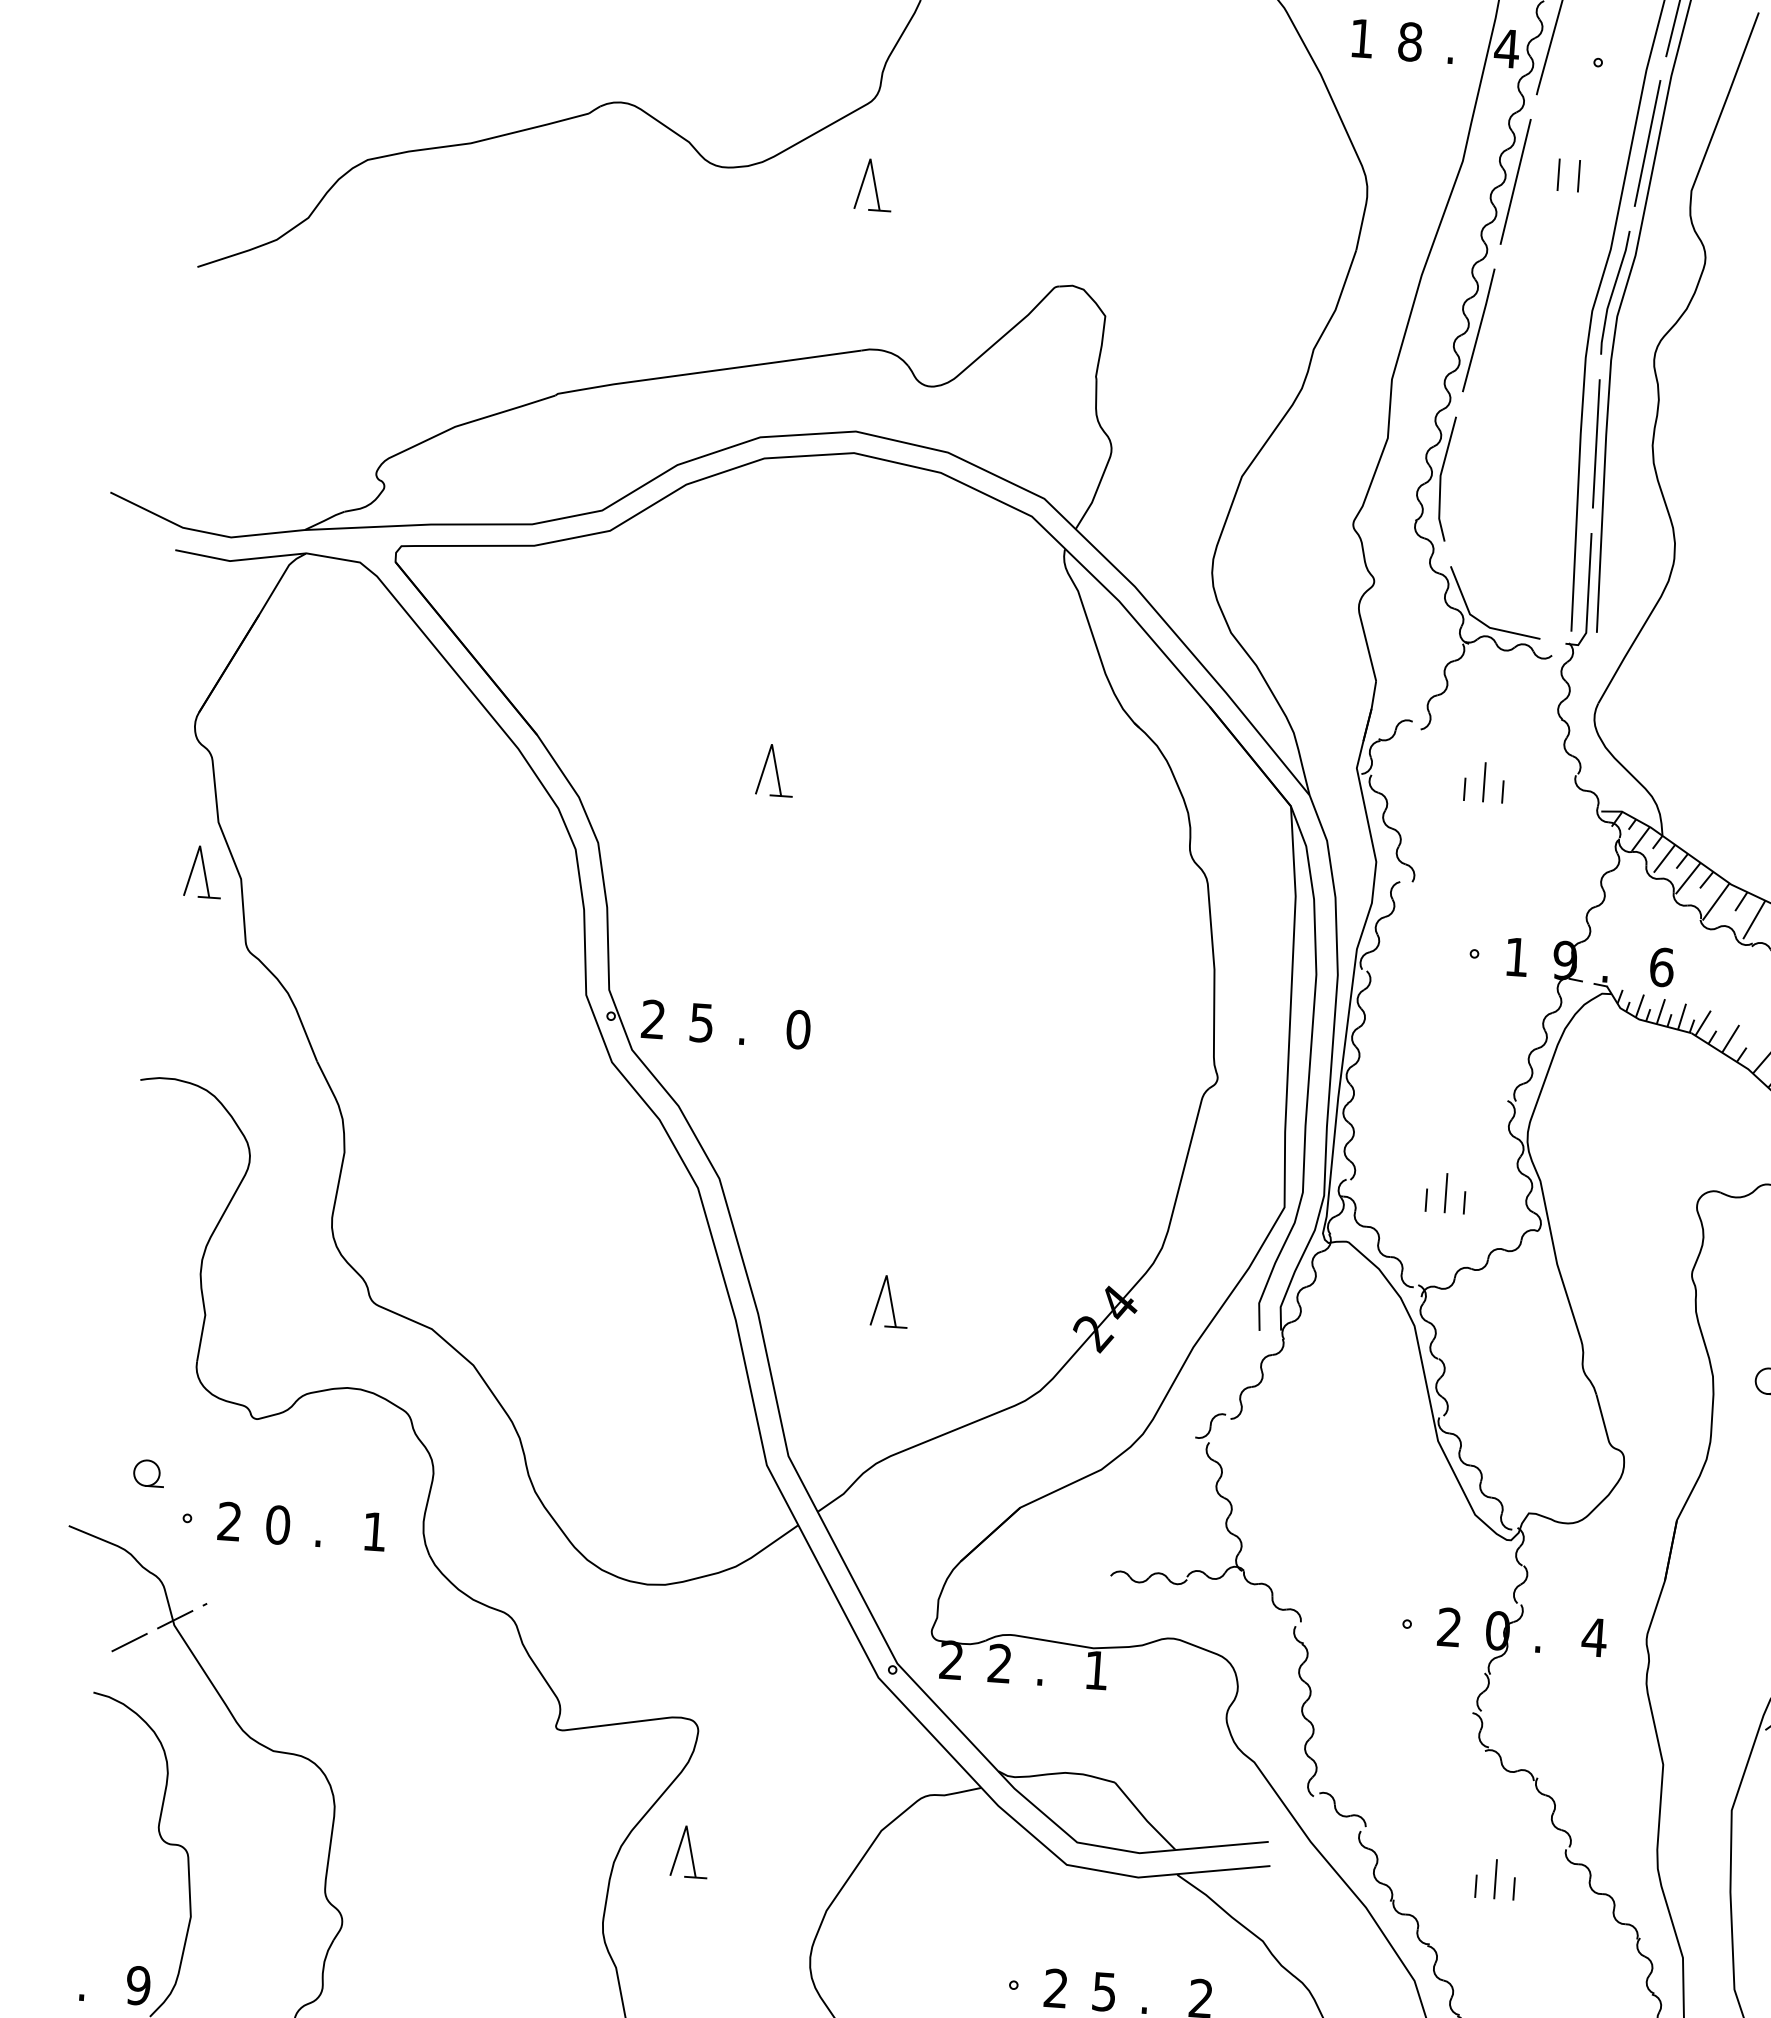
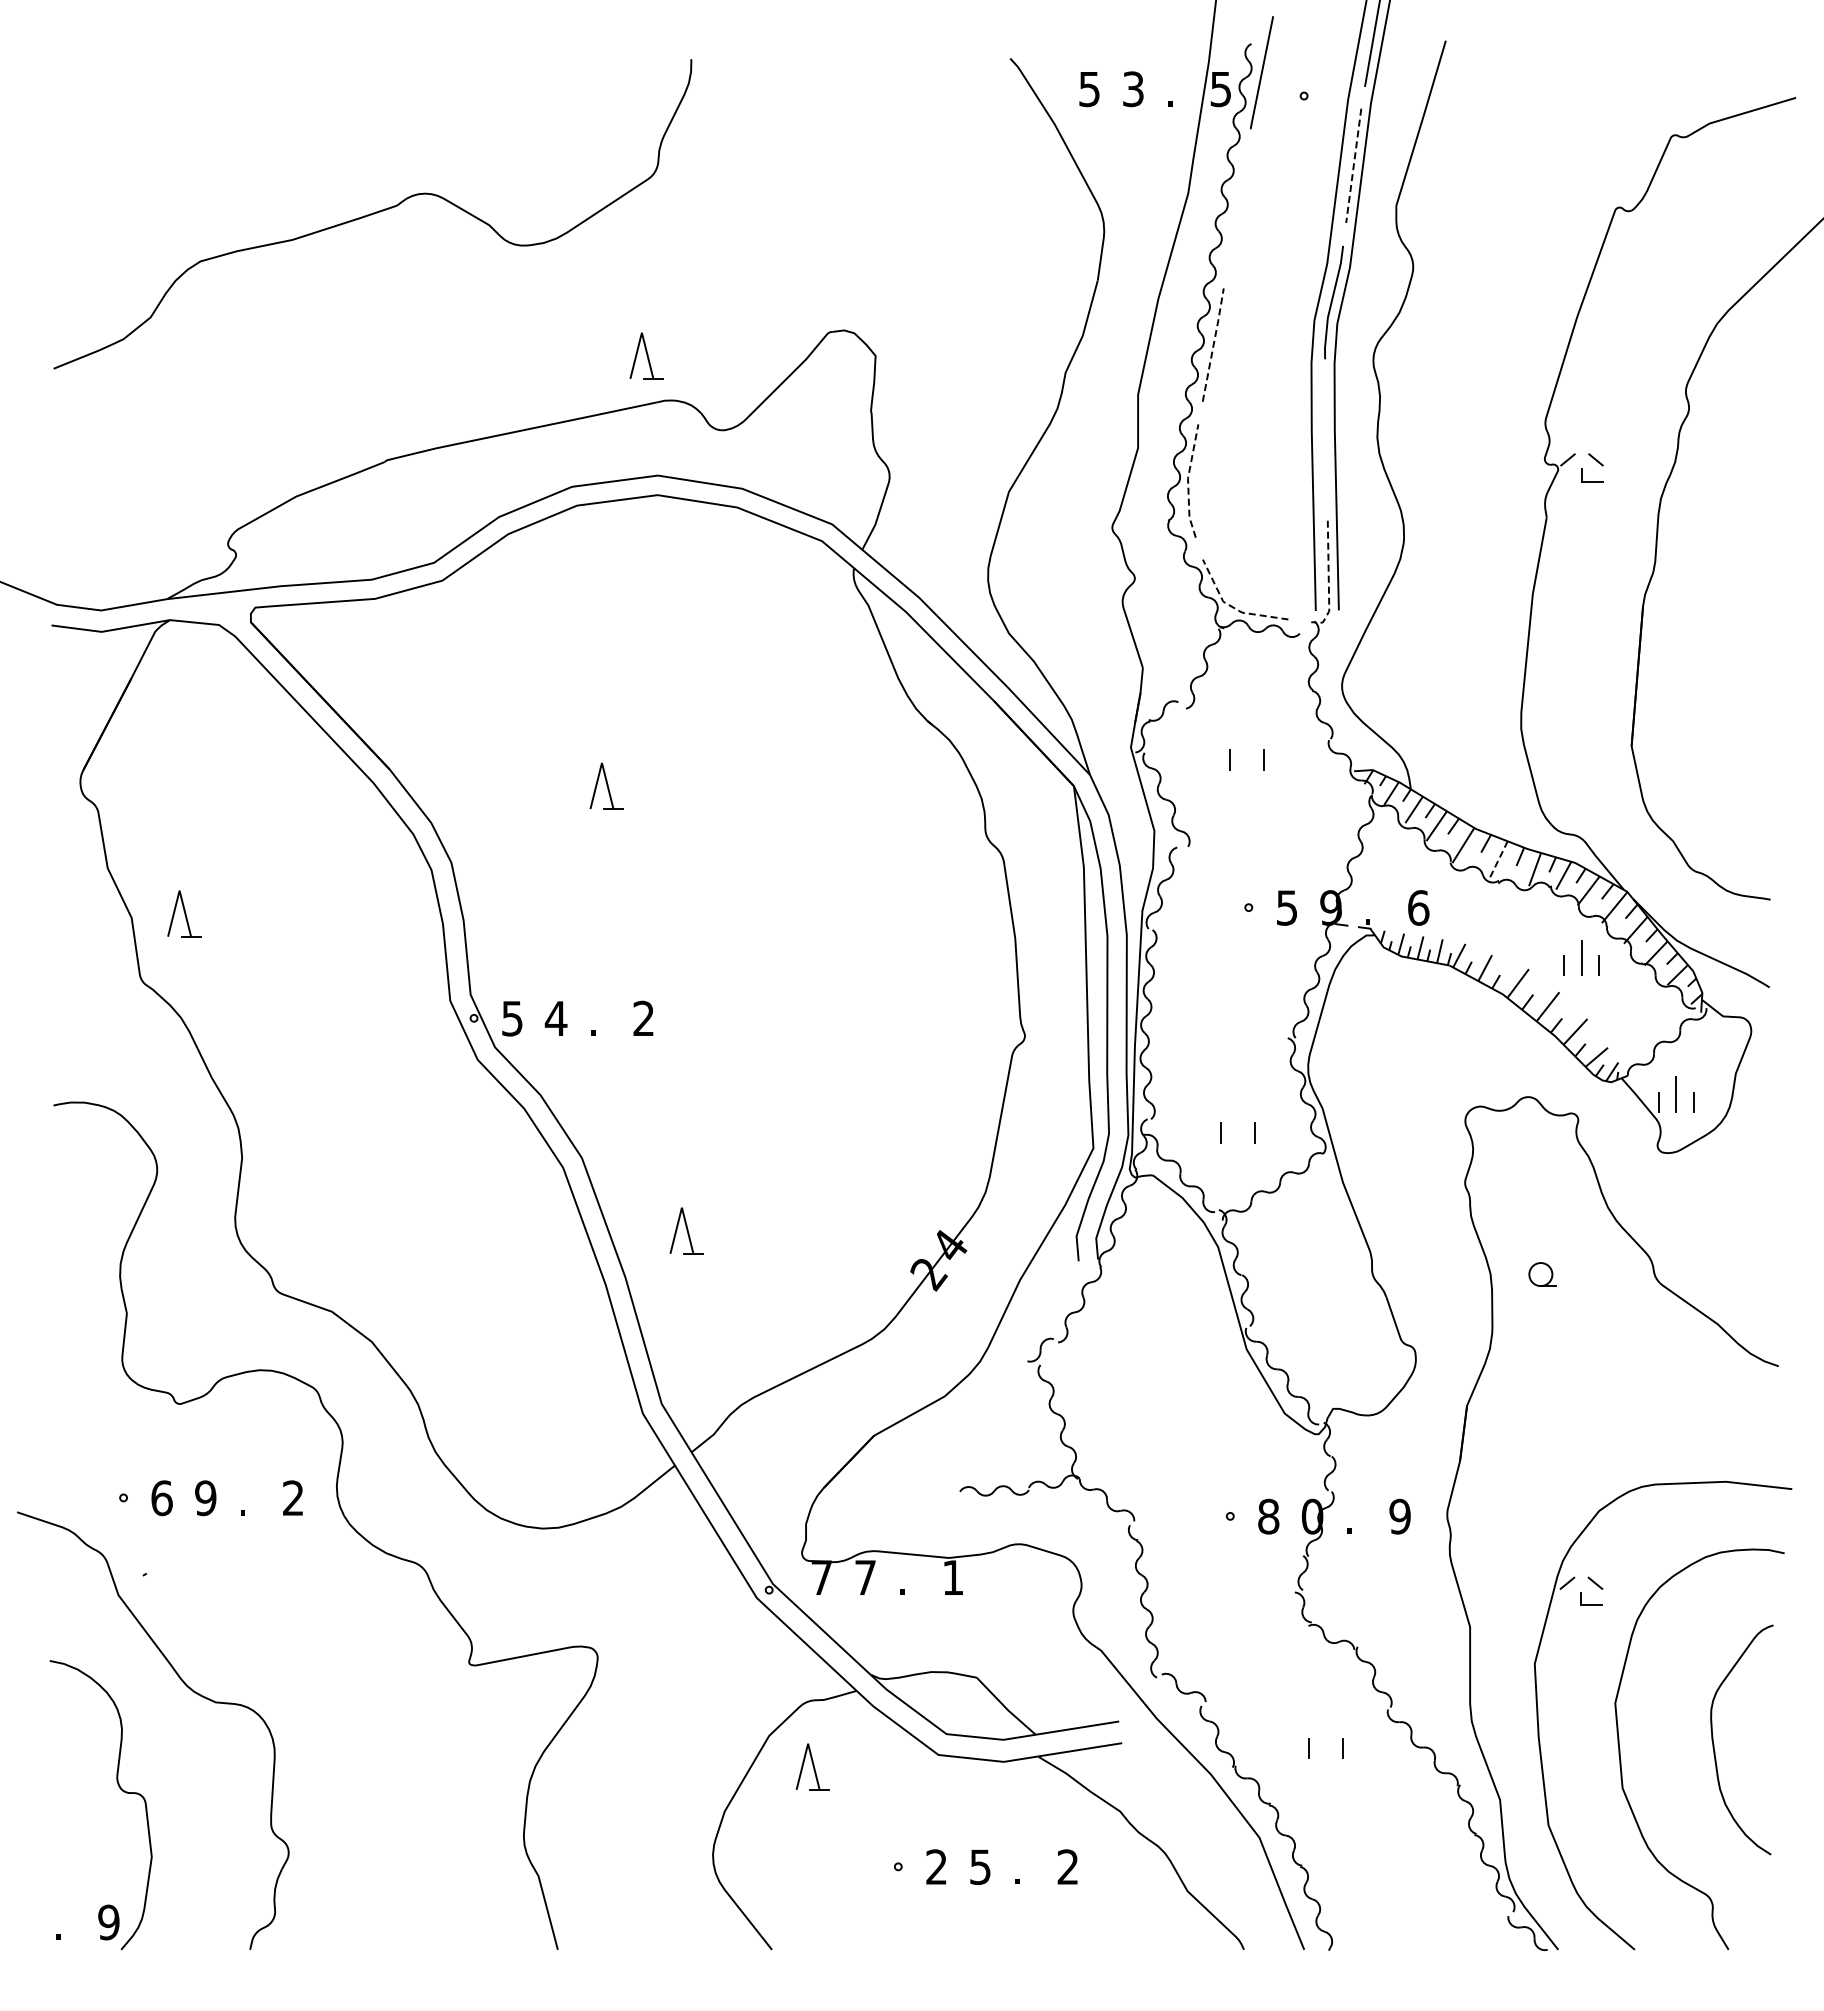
text: (1361, 38) -> (1089, 89), 1 -> 5
text: (1410, 42) -> (1133, 89), 8 -> 3
text: (1506, 48) -> (1220, 89), 4 -> 5
line: (1647, 143) -> (1353, 165), solid -> dashed
line: (1558, 174) -> (1275, 199), removed
line: (1578, 175) -> (1293, 199), removed
line: (1514, 181) -> (1236, 208), removed
part: (873, 184) -> (646, 355), moved
line: (1479, 329) -> (1213, 344), solid -> dashed
line: (1596, 443) -> (1326, 439), removed
line: (1440, 477) -> (1188, 480), solid -> dashed
line: (1587, 599) -> (1328, 580), solid -> dashed
line: (1479, 621) -> (1232, 607), solid -> dashed
line: (1483, 782) -> (1246, 752), removed
part: (203, 871) -> (184, 913), moved
line: (1753, 920) -> (1498, 859), solid -> dashed
text: (1517, 956) -> (1287, 907), 1 -> 5
text: (653, 1019) -> (512, 1018), 2 -> 5
text: (701, 1022) -> (555, 1018), 5 -> 4
text: (798, 1029) -> (643, 1018), 0 -> 2
line: (1446, 1192) -> (1238, 1124), removed
part: (890, 1300) -> (686, 1230), moved
part: (148, 1473) -> (85, 1459), removed
text: (229, 1521) -> (161, 1498), 2 -> 6
text: (277, 1525) -> (205, 1498), 0 -> 9
text: (374, 1531) -> (293, 1497), 1 -> 2
line: (174, 1619) -> (118, 1589), removed
text: (1449, 1627) -> (1268, 1516), 2 -> 8
text: (1593, 1637) -> (1399, 1516), 4 -> 9
line: (129, 1642) -> (79, 1613), removed
text: (951, 1658) -> (821, 1576), 2 -> 7
text: (1000, 1662) -> (865, 1576), 2 -> 7
part: (689, 1851) -> (812, 1766), moved
line: (1496, 1878) -> (1326, 1740), removed

